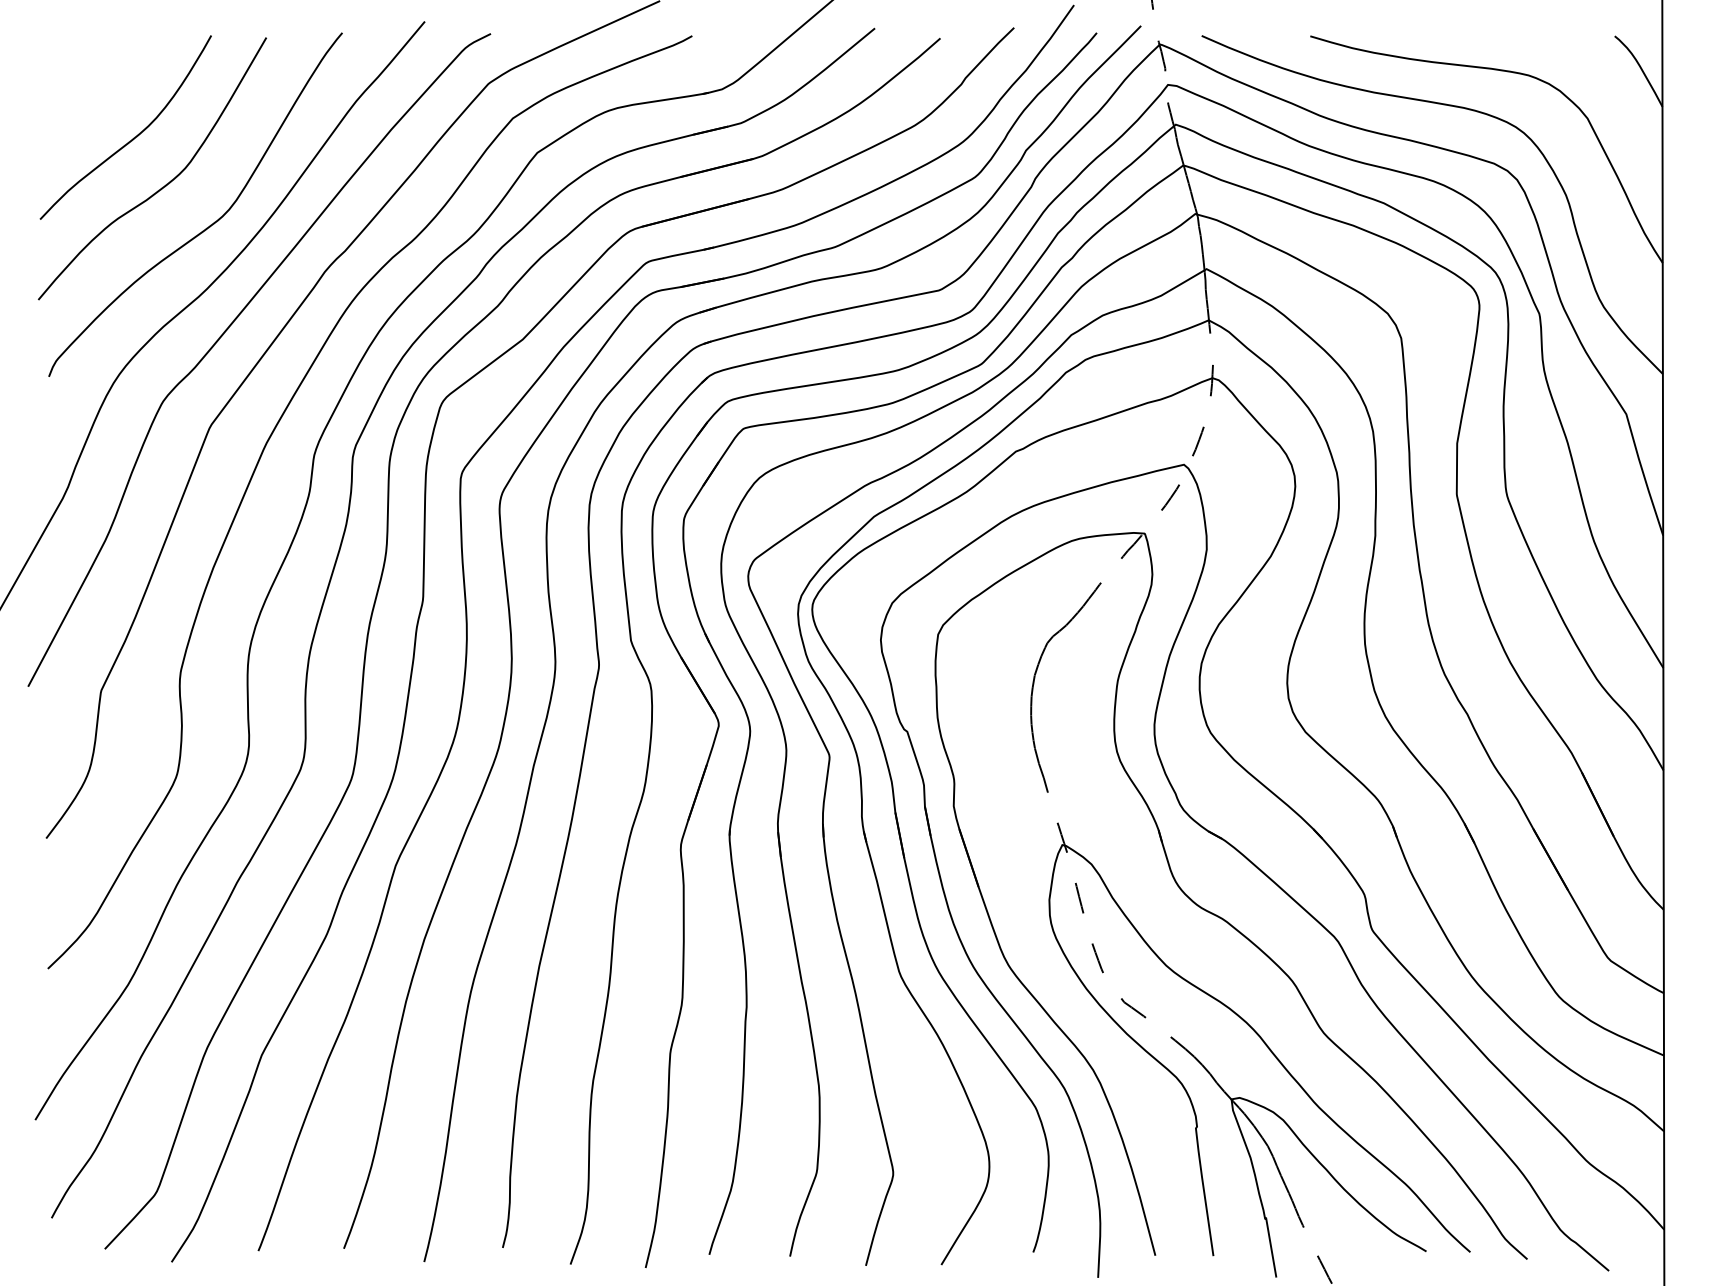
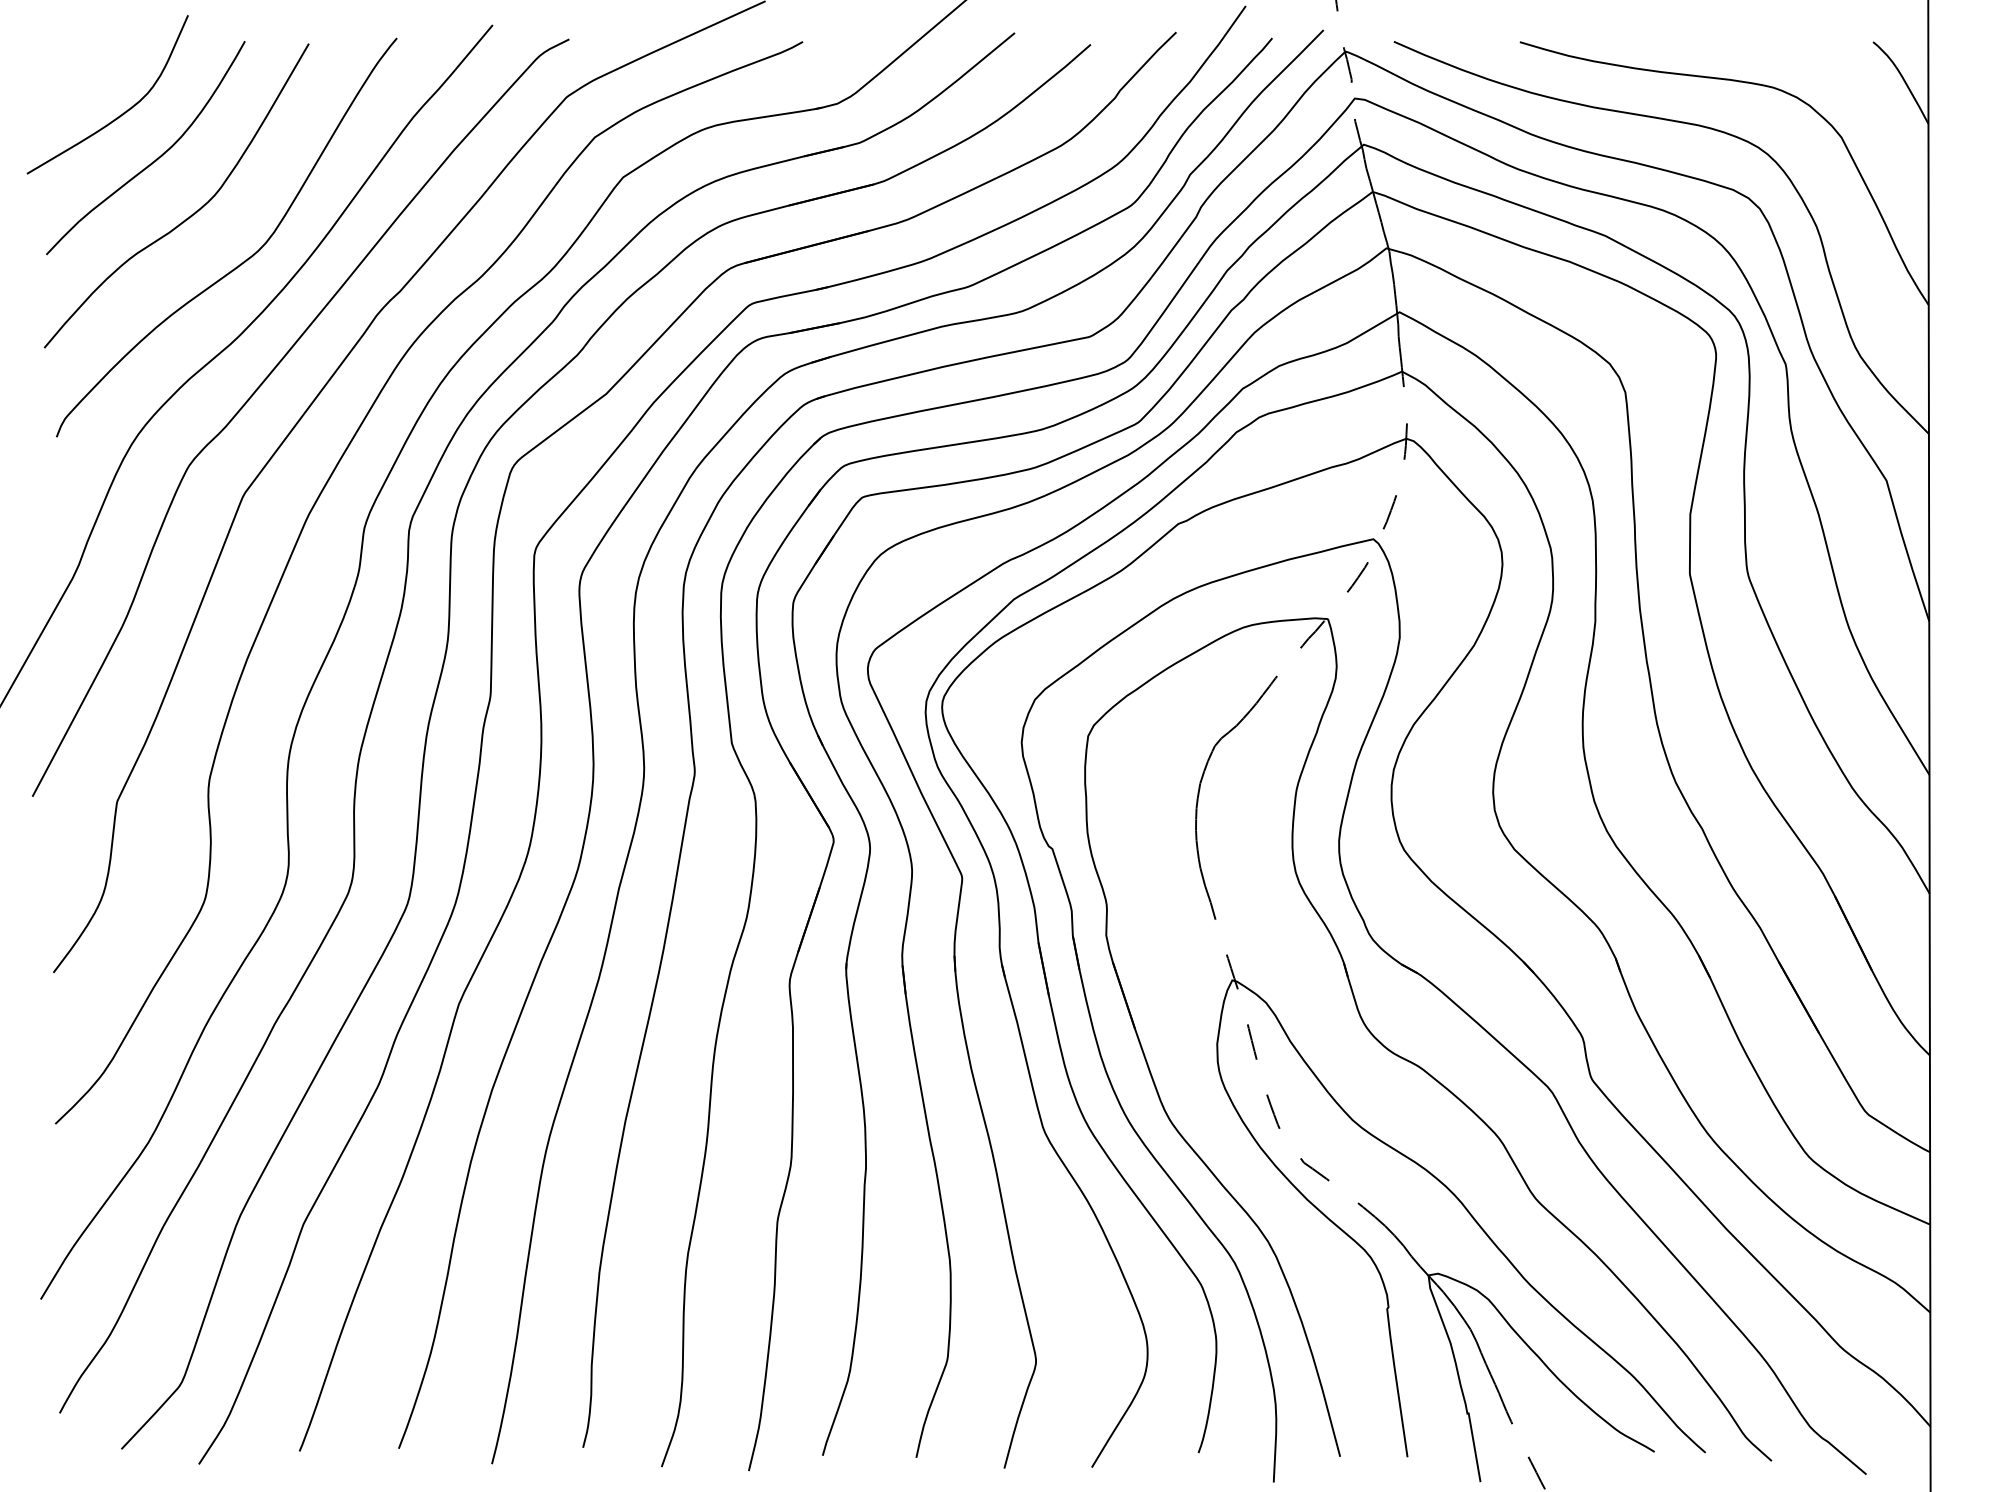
curve: (104, 98) -> (120, 114), added

